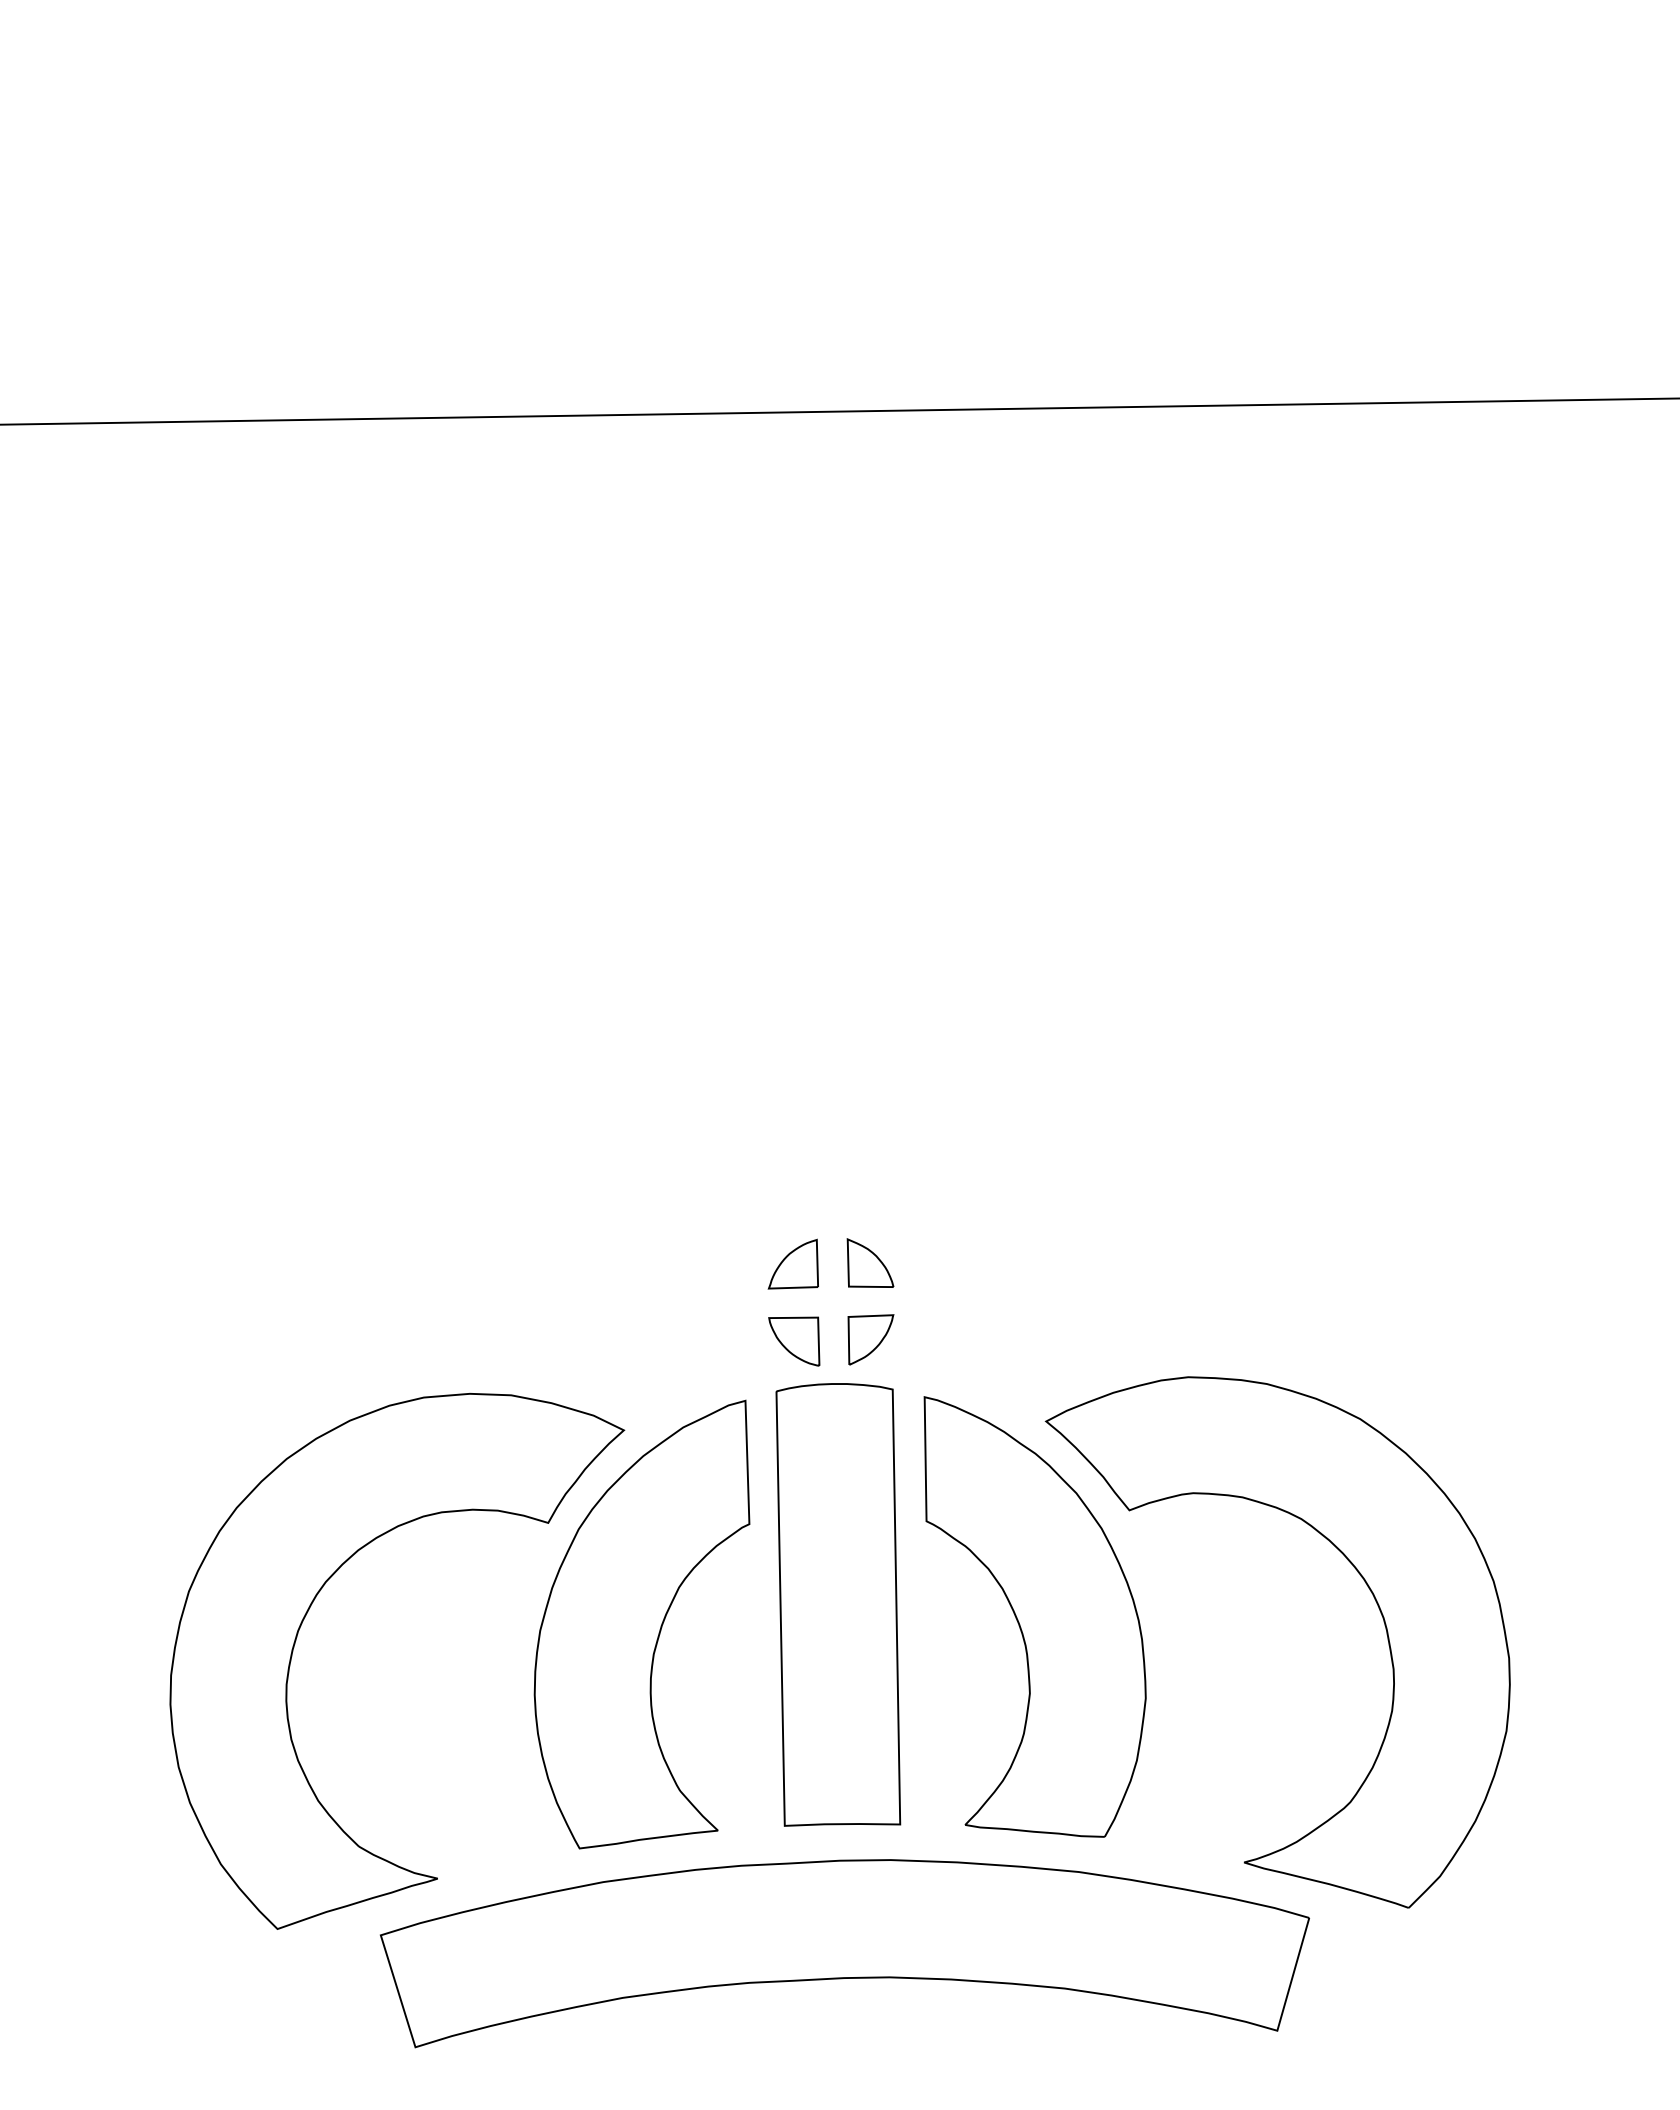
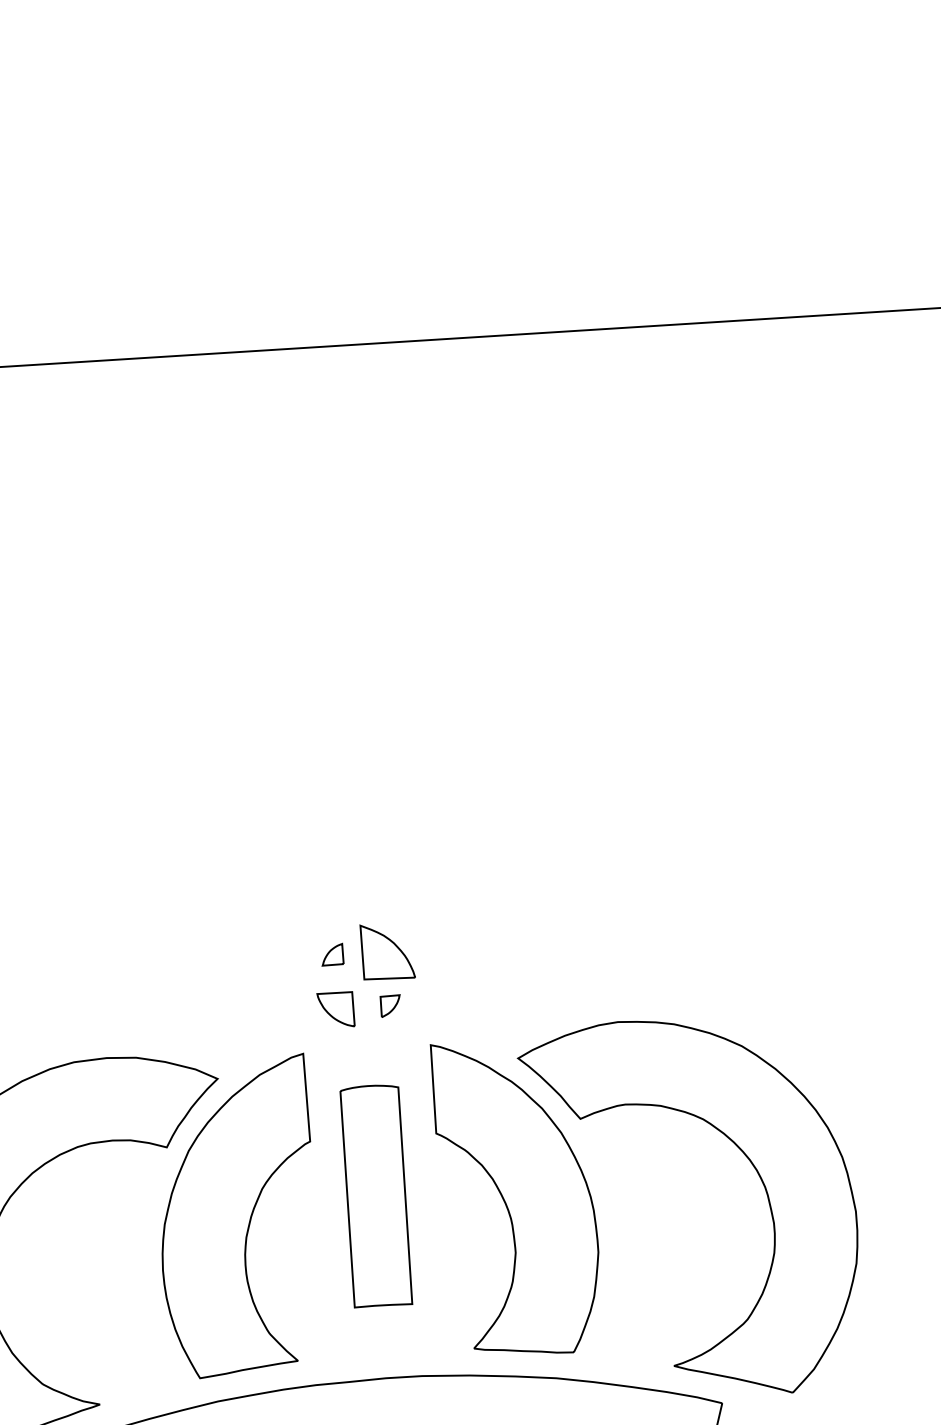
part: (870, 1262) -> (387, 951), size x1.6
part: (792, 1263) -> (332, 954), size x0.6
part: (870, 1339) -> (390, 1005), size x0.6
part: (838, 1604) -> (376, 1195), size x0.7

